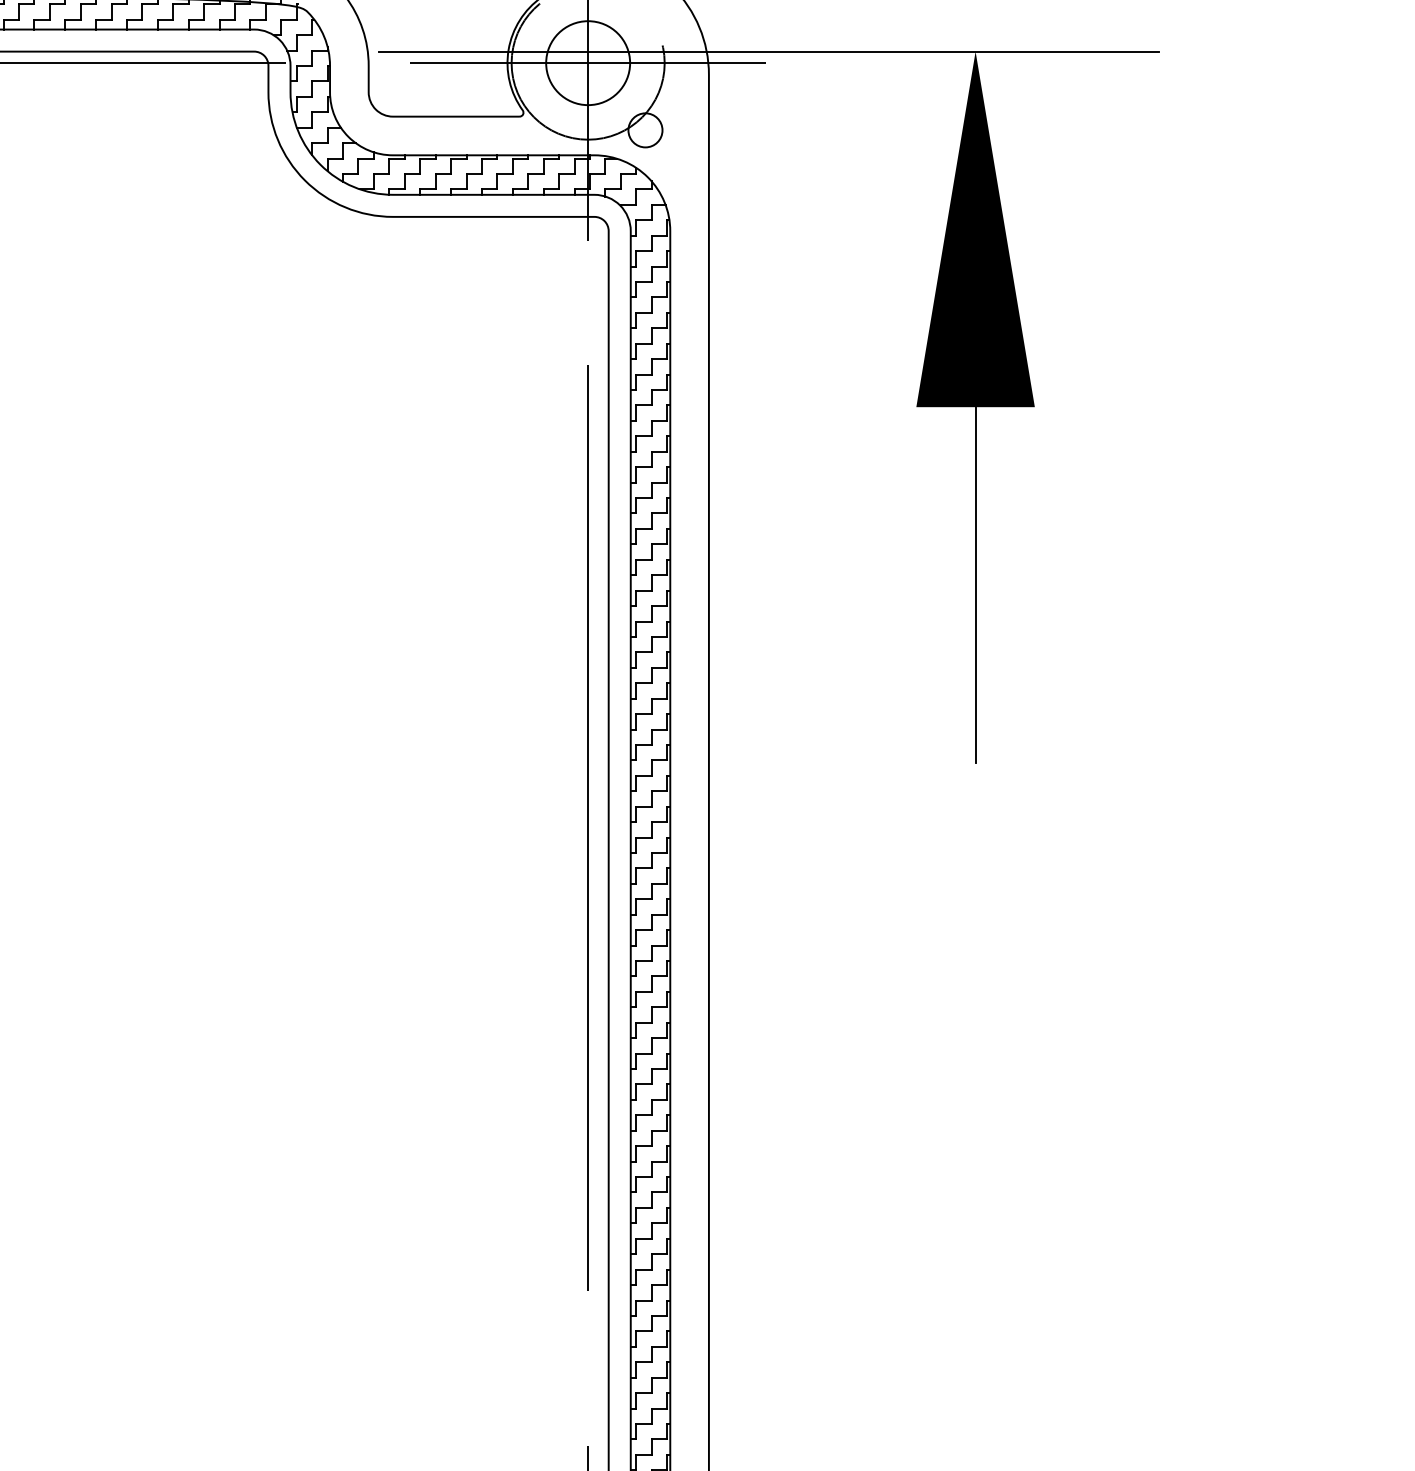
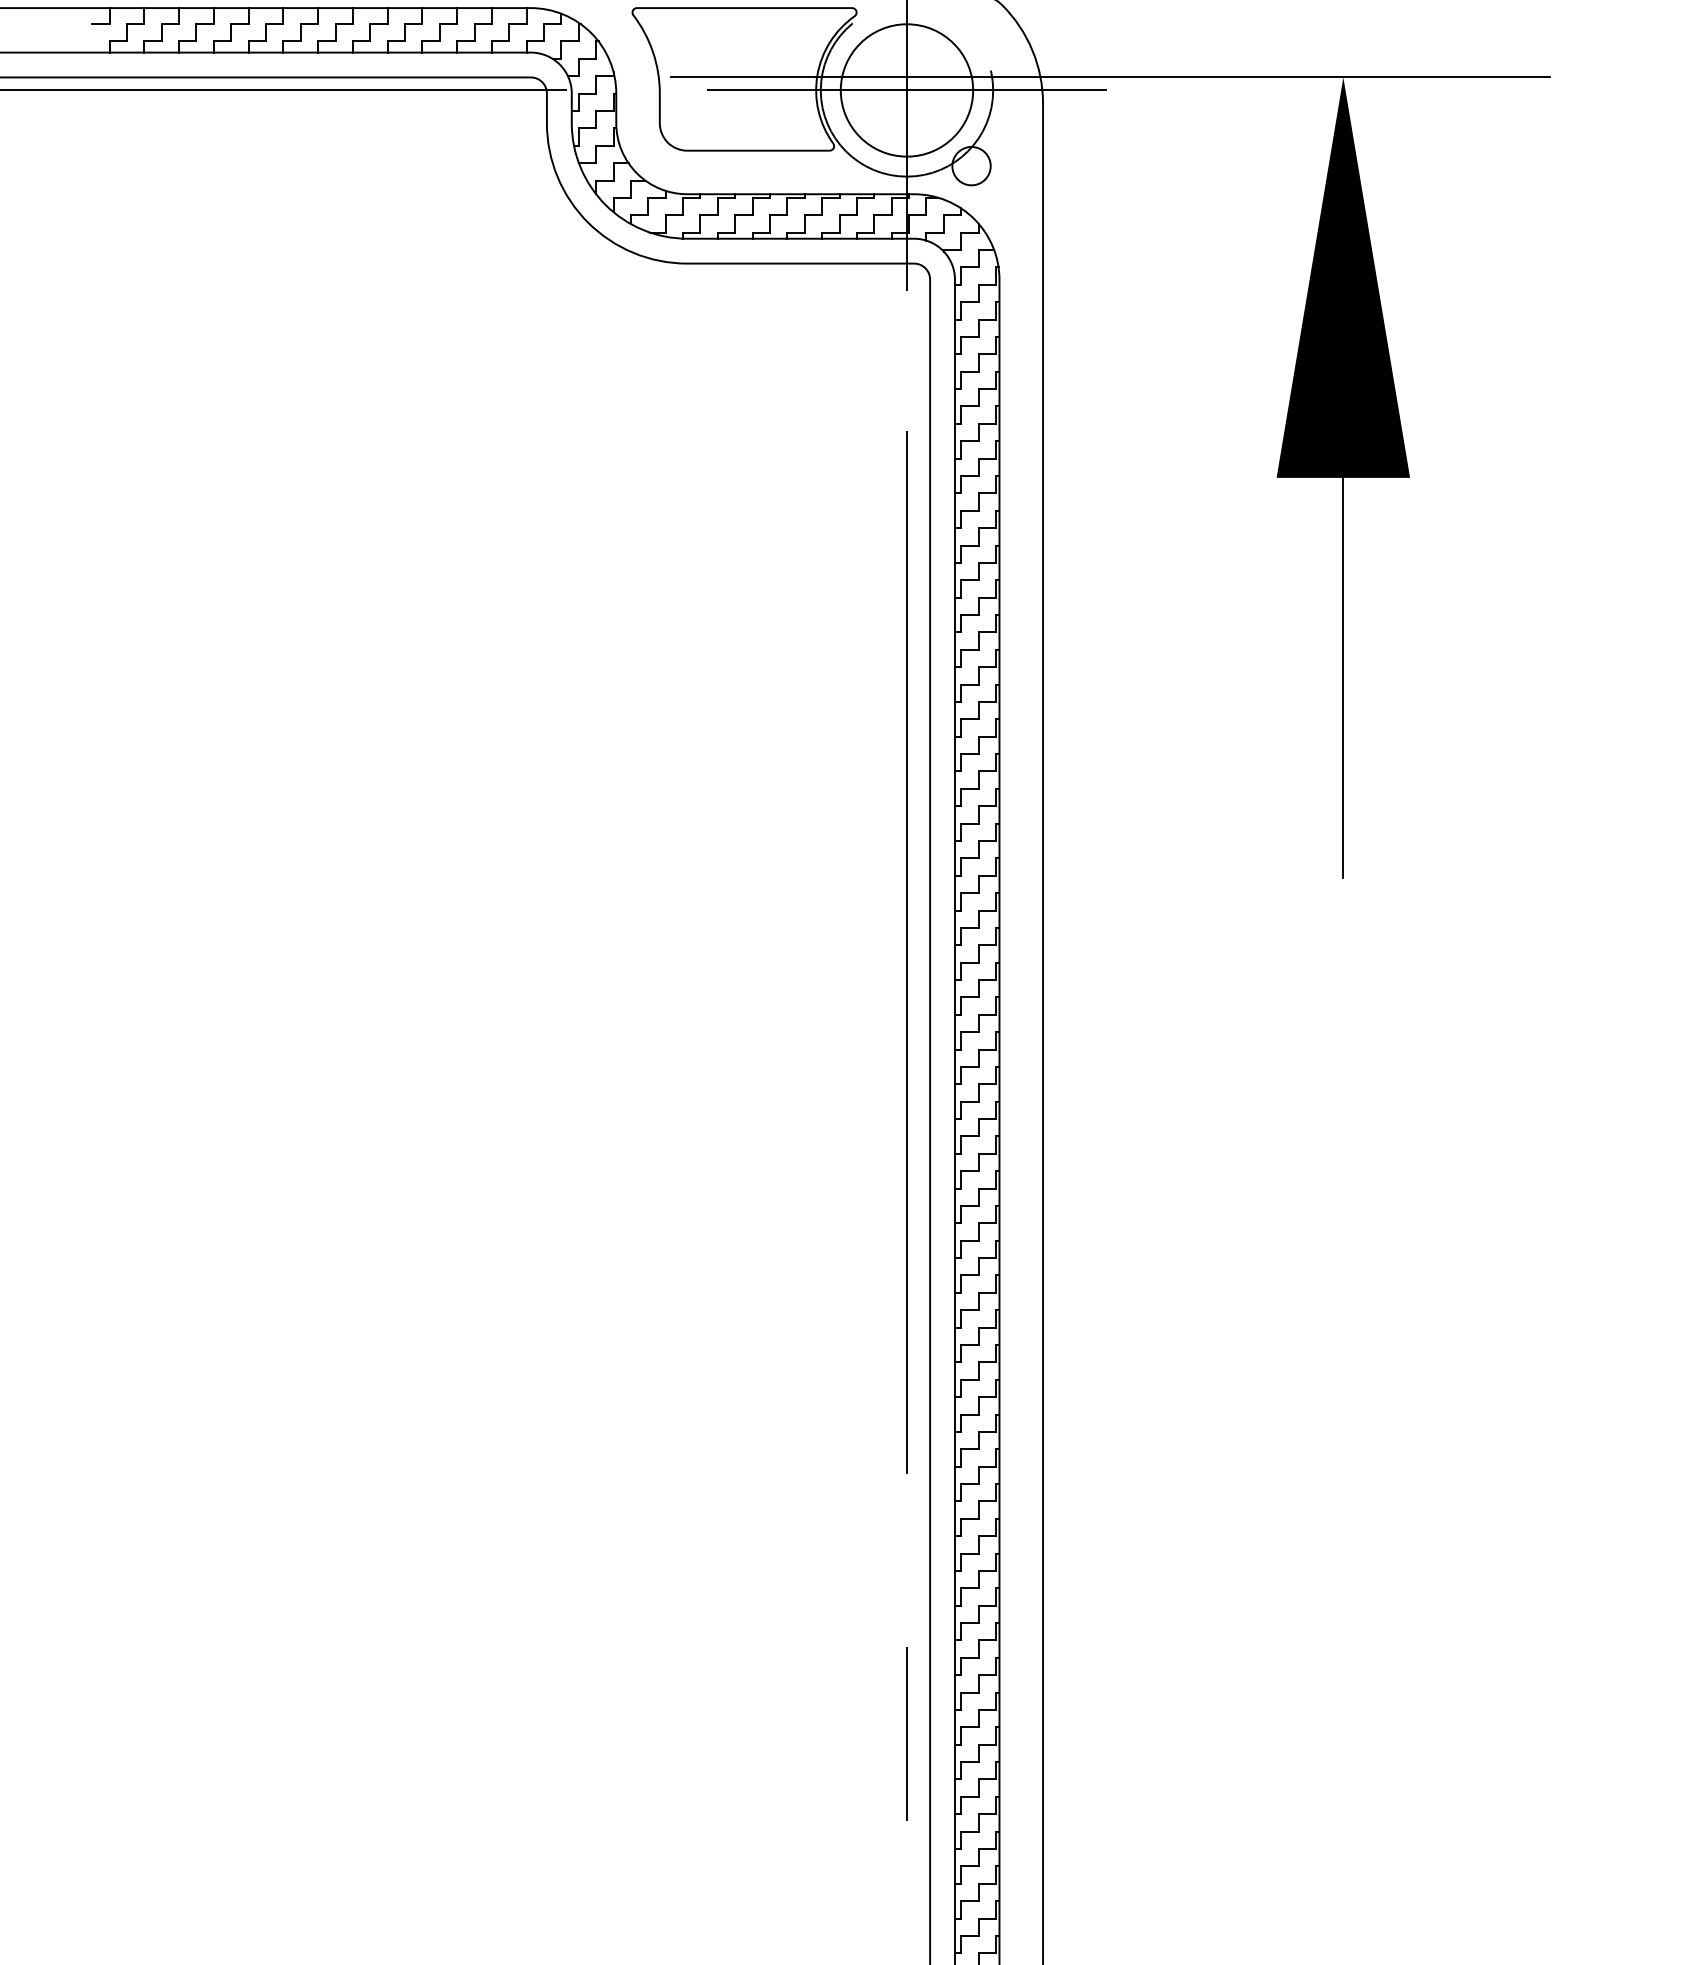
circle: (587, 63) -> (906, 90), size x1.4

